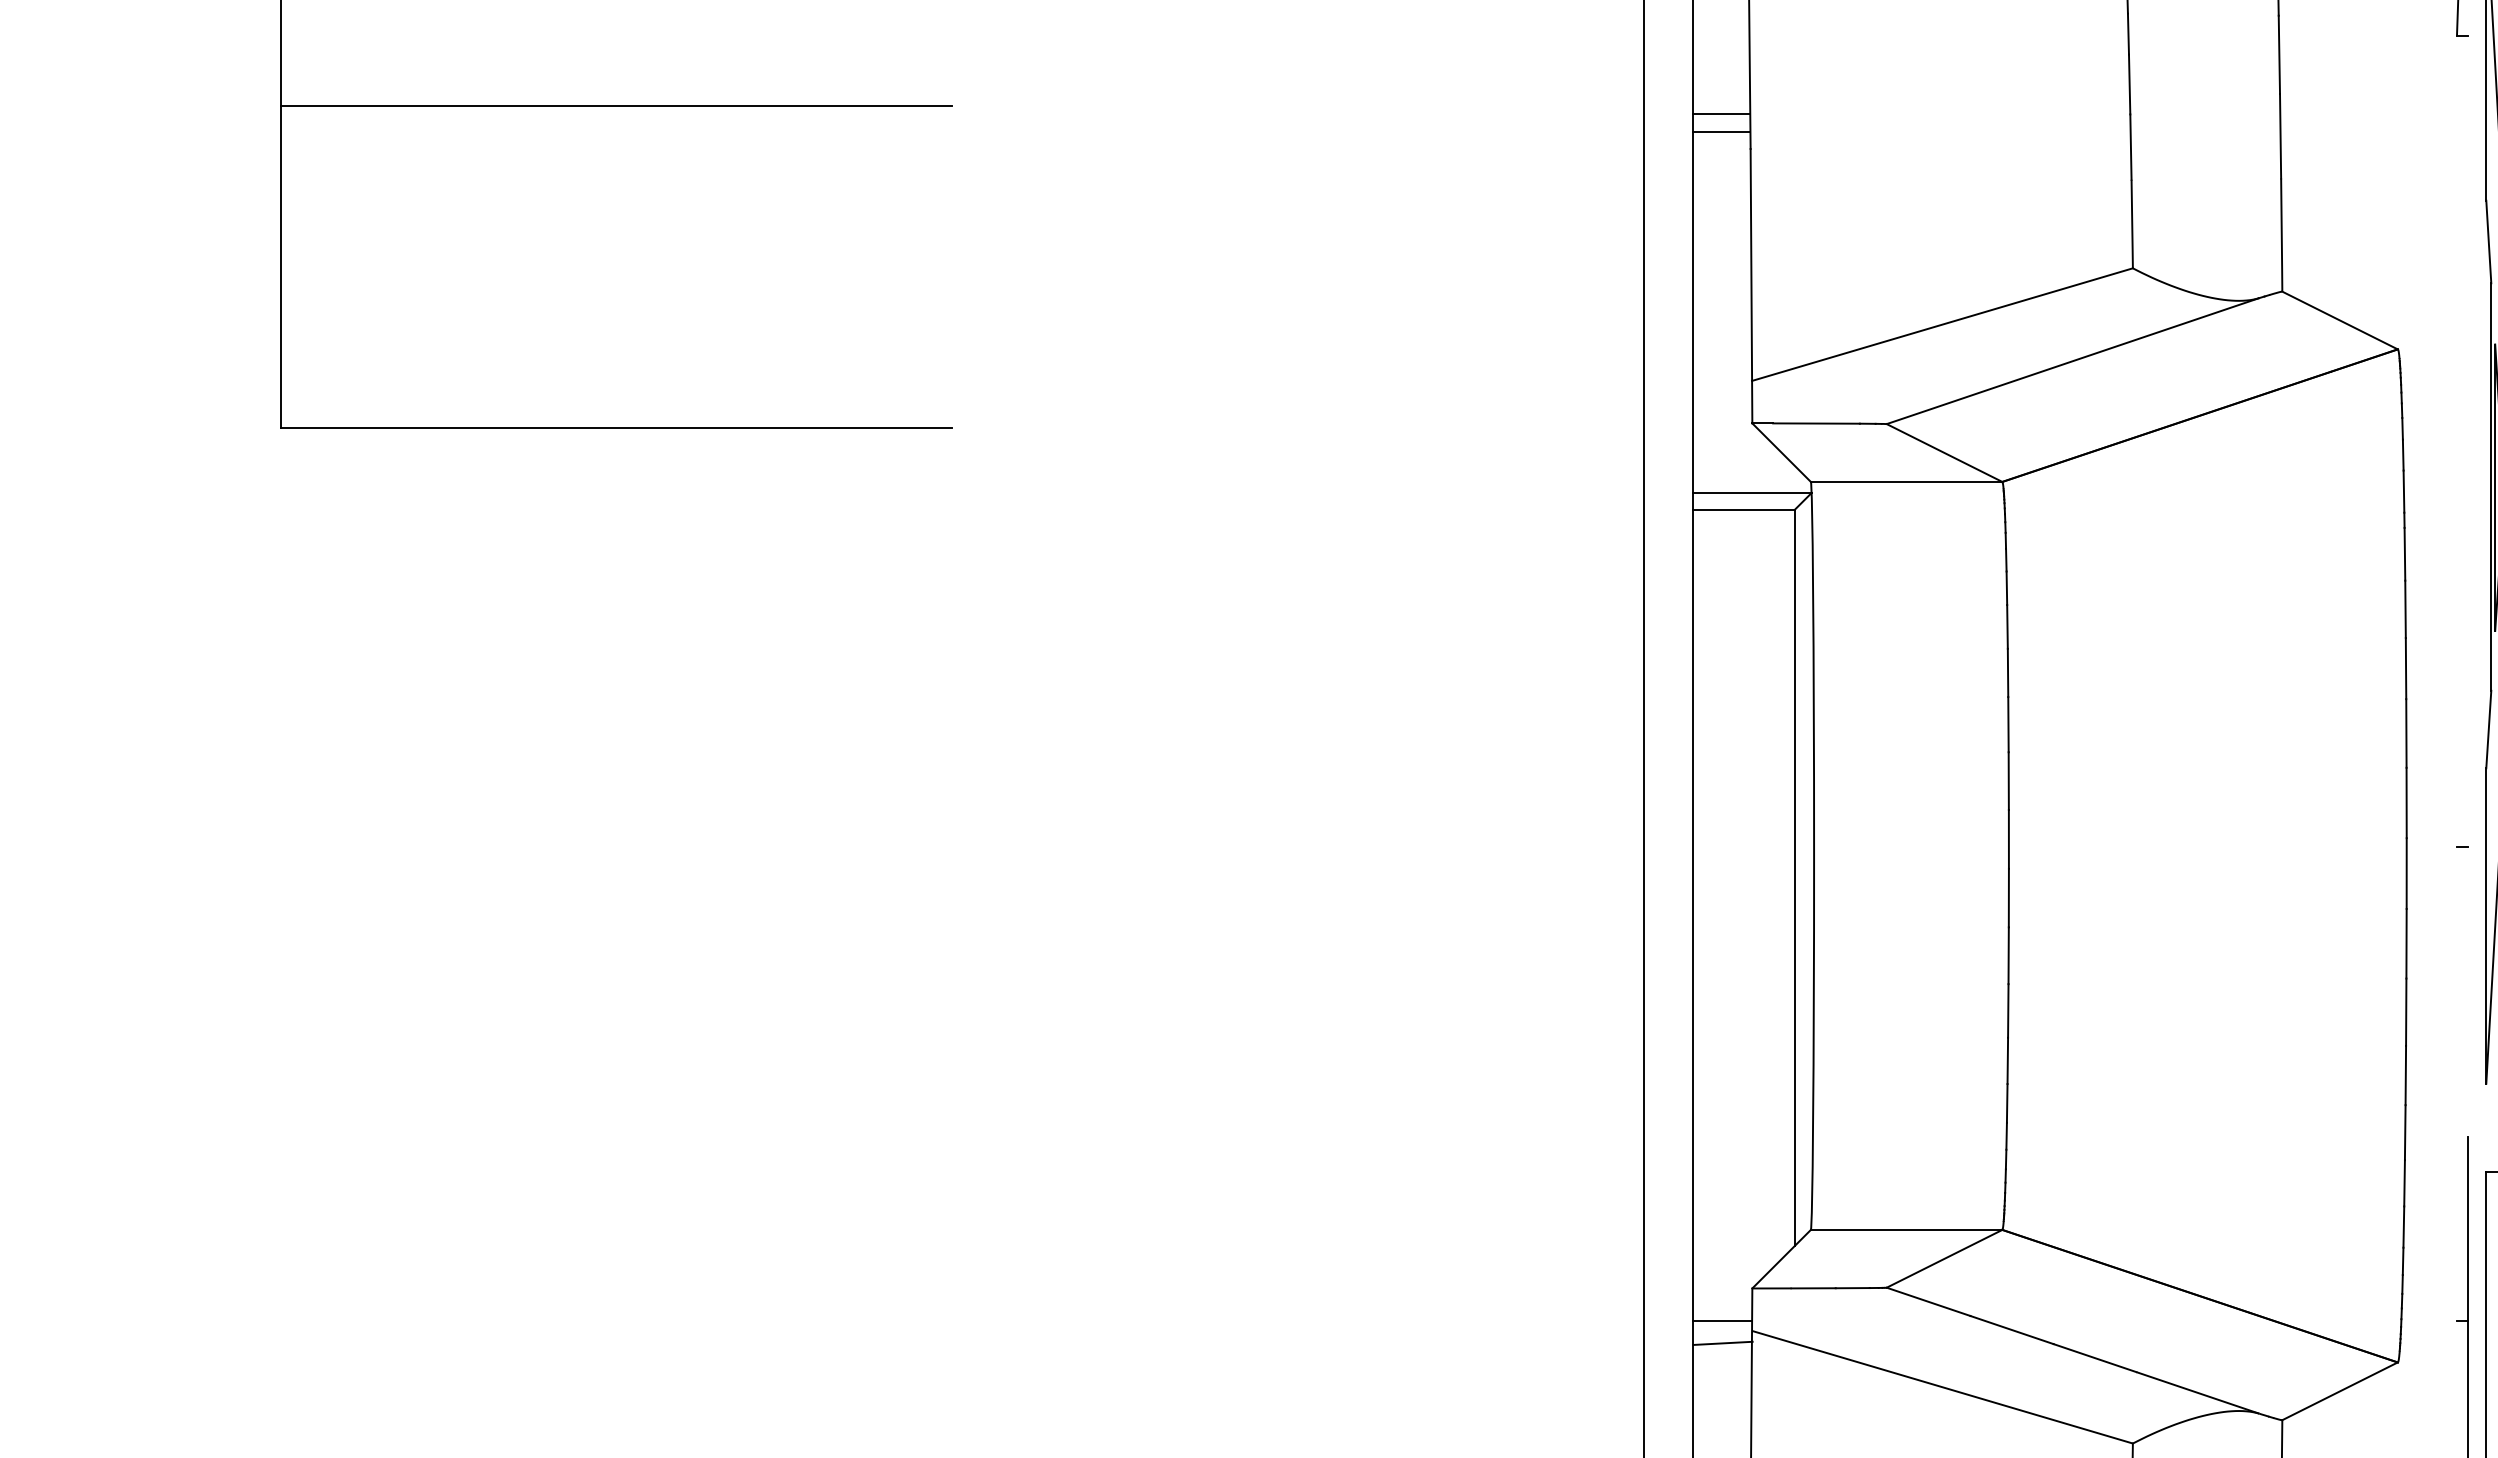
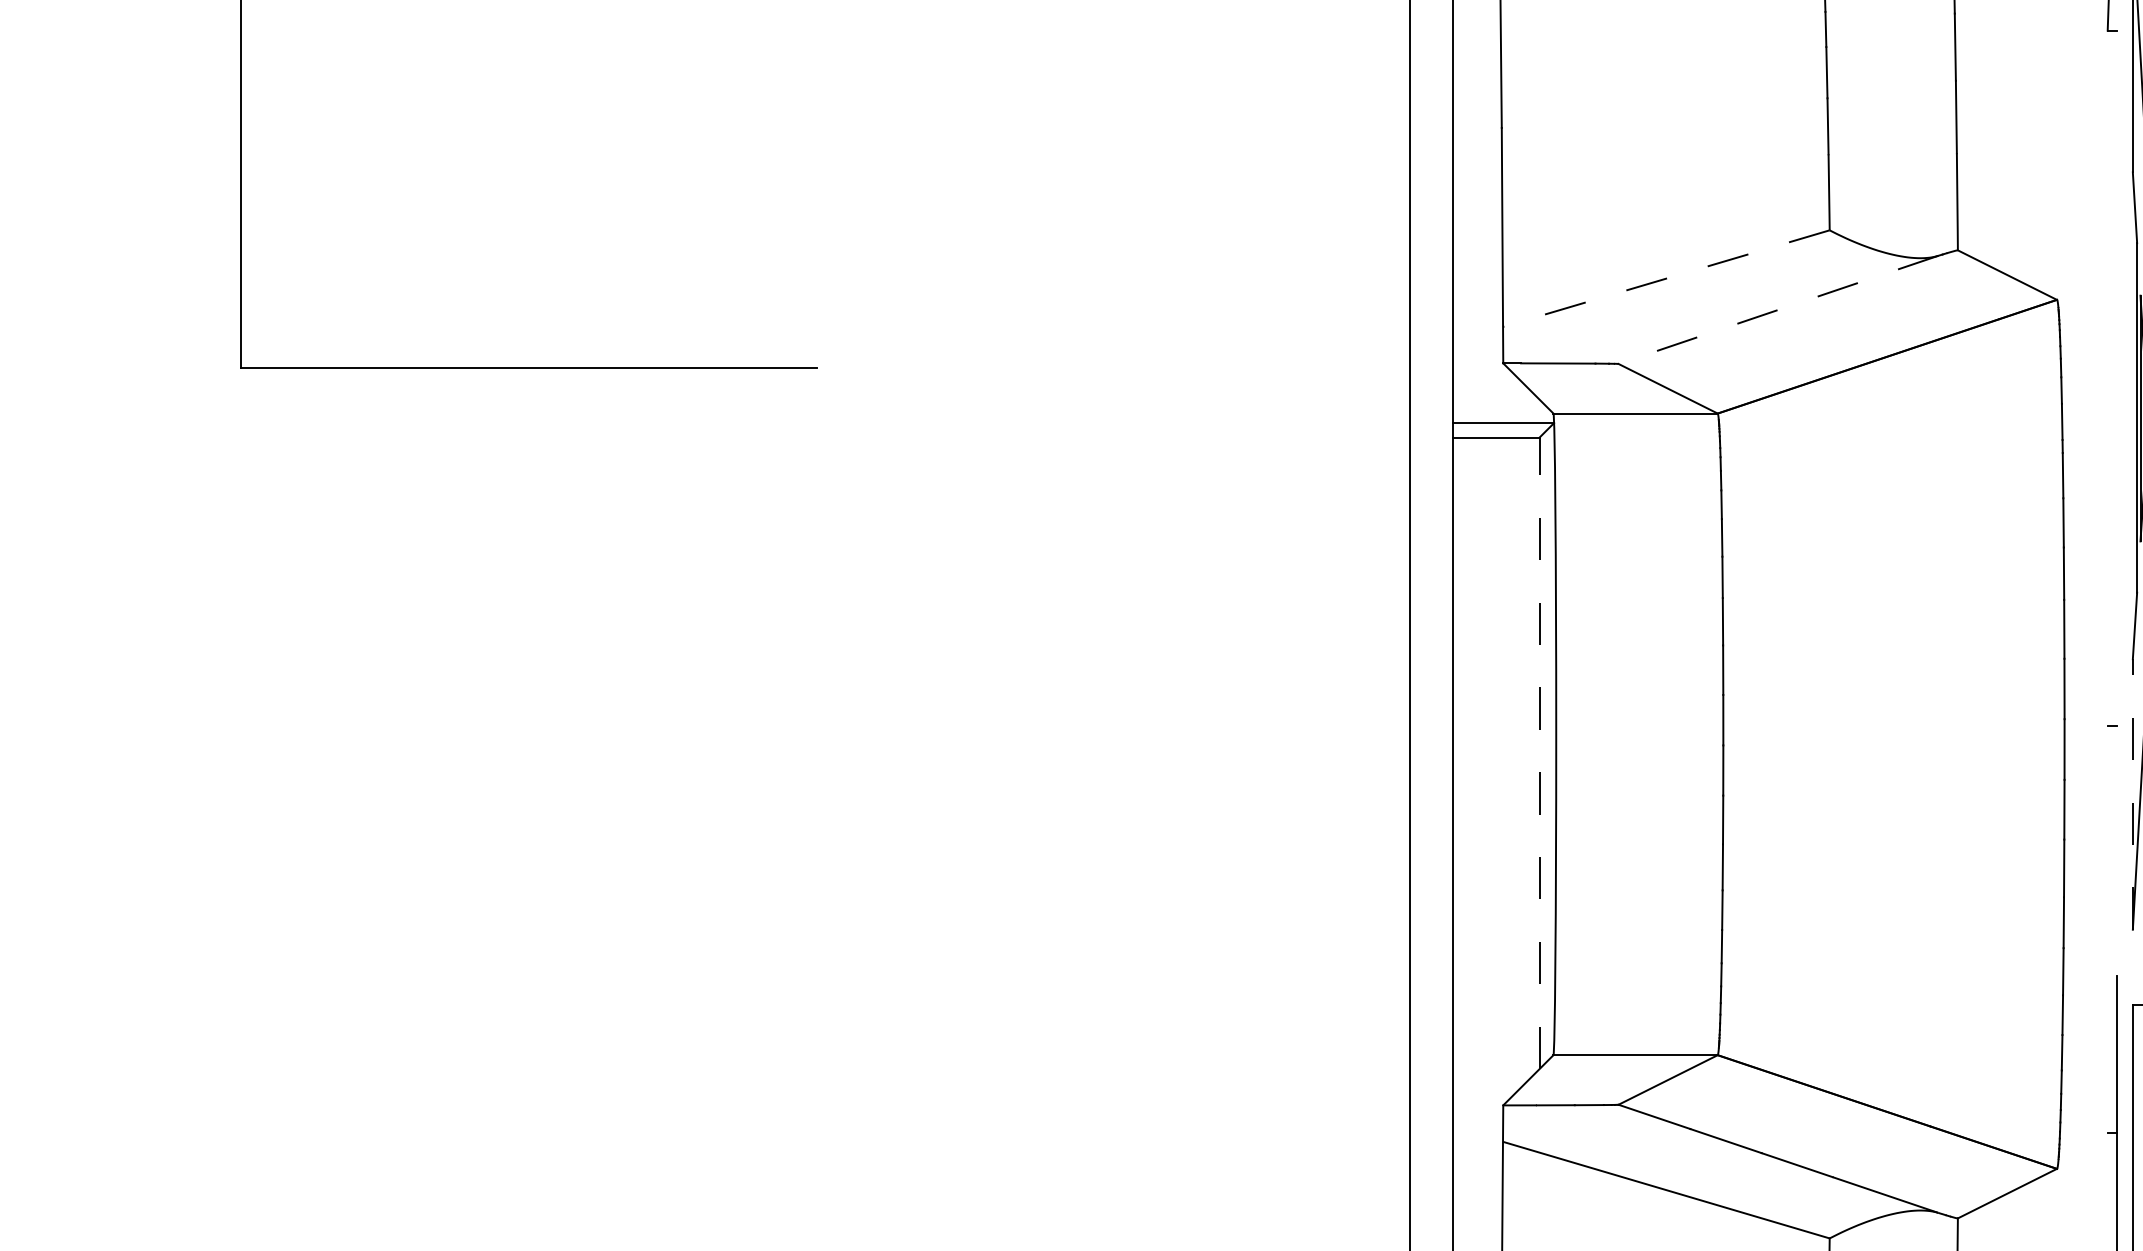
line: (616, 105) -> (528, 90), removed
line: (1721, 114) -> (1476, 98), removed
line: (1721, 131) -> (1476, 112), removed
line: (1942, 324) -> (1666, 278), solid -> dashed
line: (2072, 361) -> (1777, 310), solid -> dashed
line: (1794, 877) -> (1539, 752), solid -> dashed
line: (2486, 925) -> (2133, 794), solid -> dashed
line: (1722, 1321) -> (1477, 1133), removed
line: (1722, 1342) -> (1477, 1151), removed

